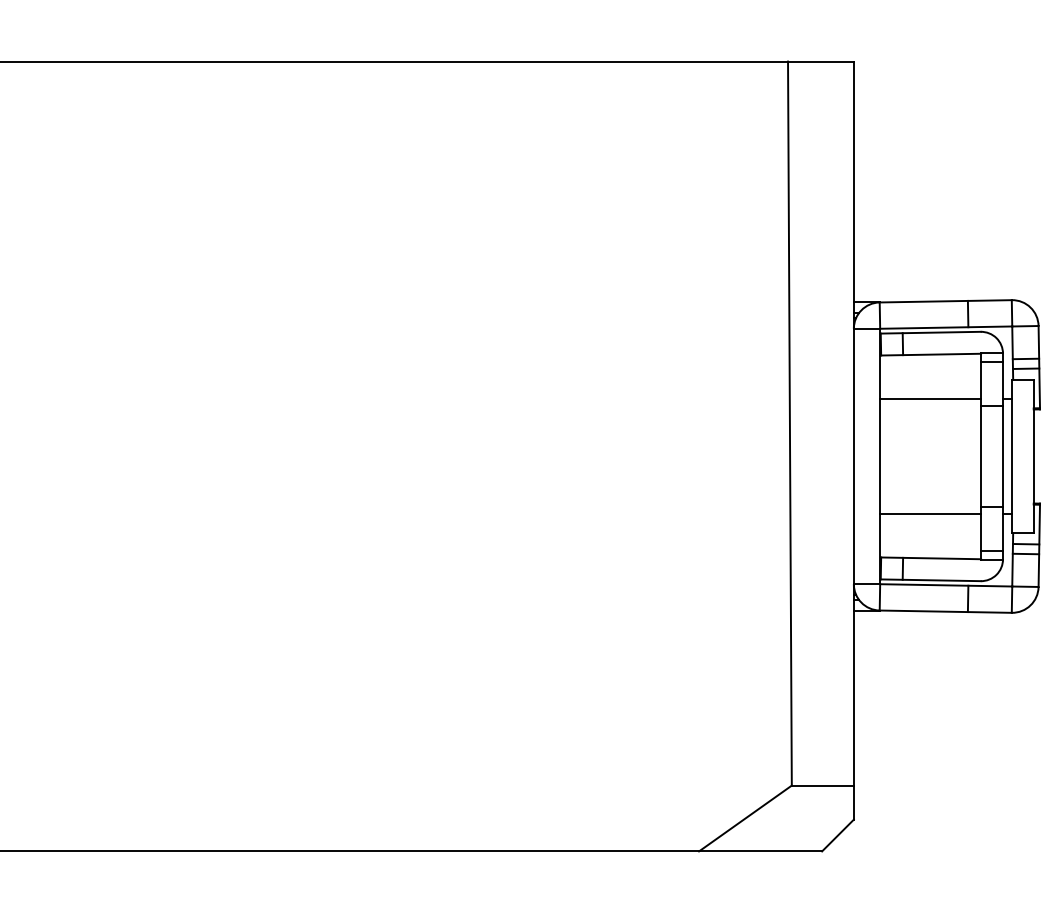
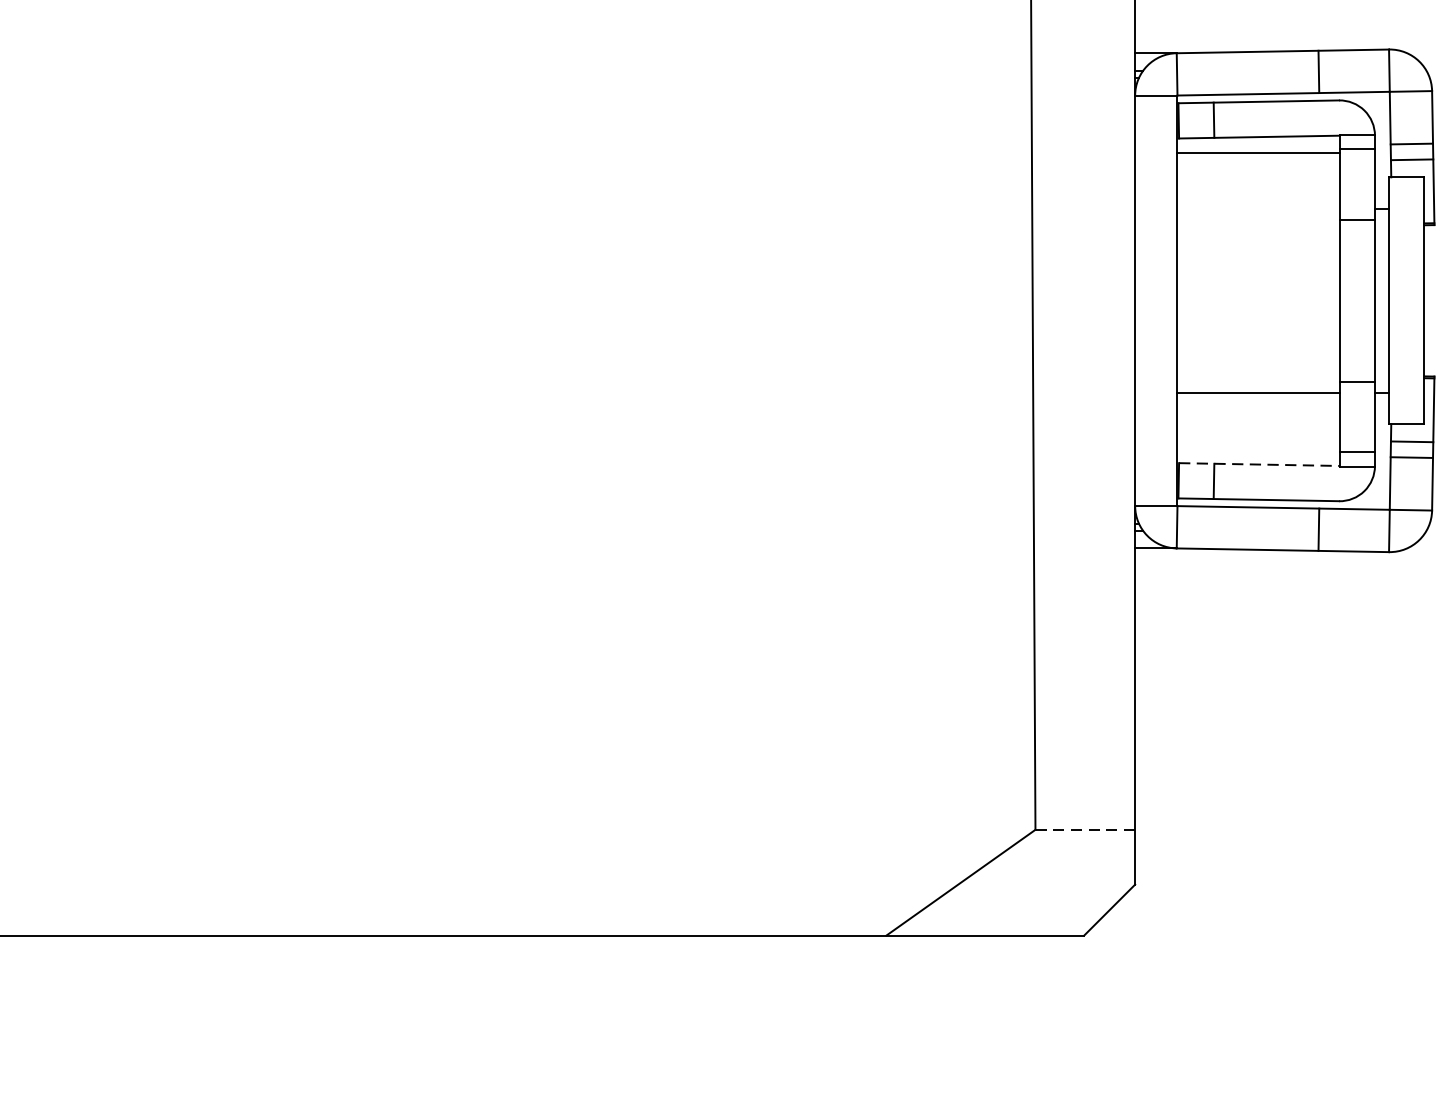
line: (930, 399) -> (1258, 152), moved
line: (931, 558) -> (1259, 464), solid -> dashed
line: (822, 785) -> (1084, 829), solid -> dashed

